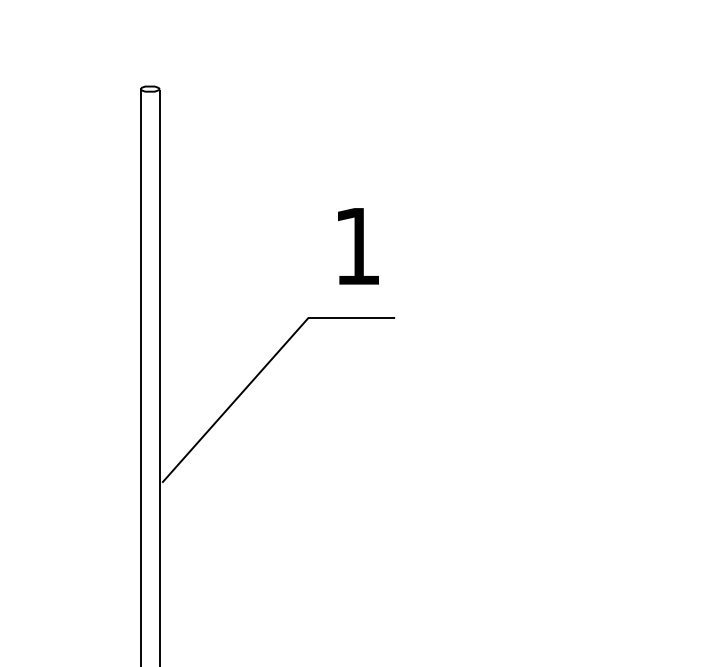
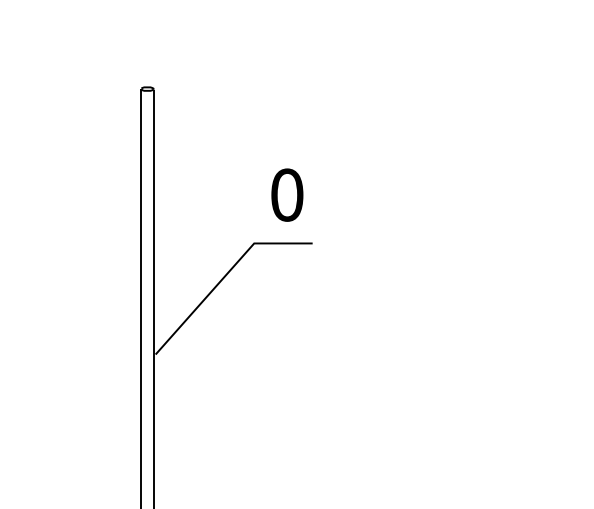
text: (357, 245) -> (287, 194), 1 -> 0

